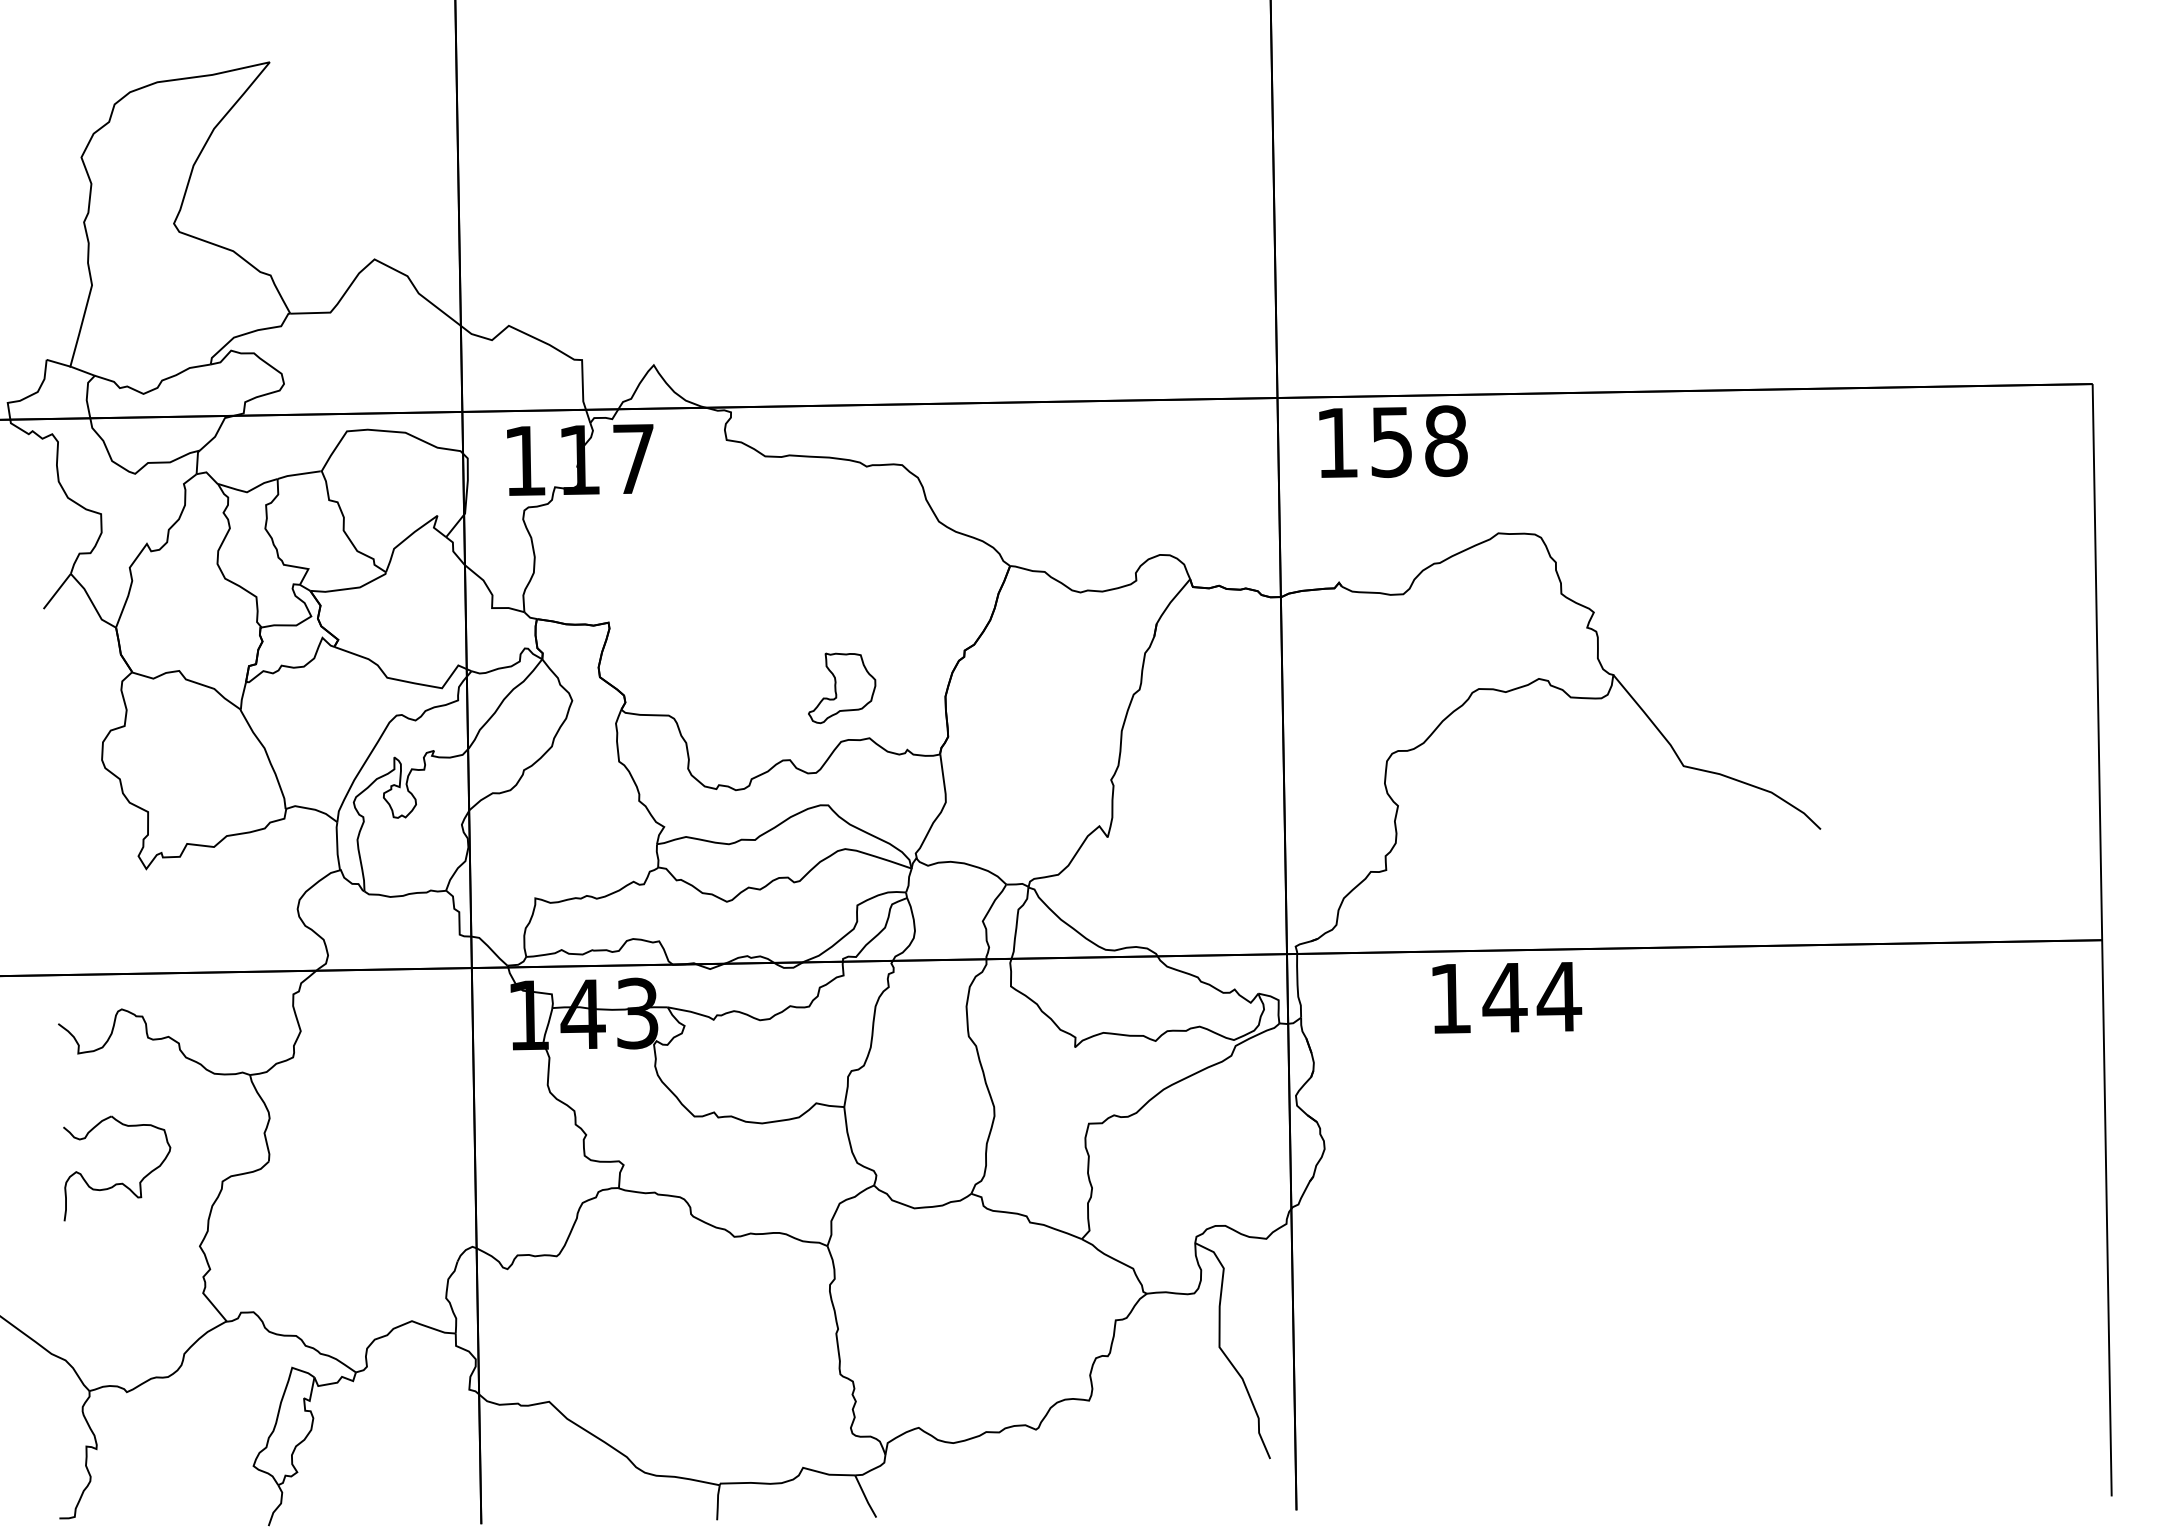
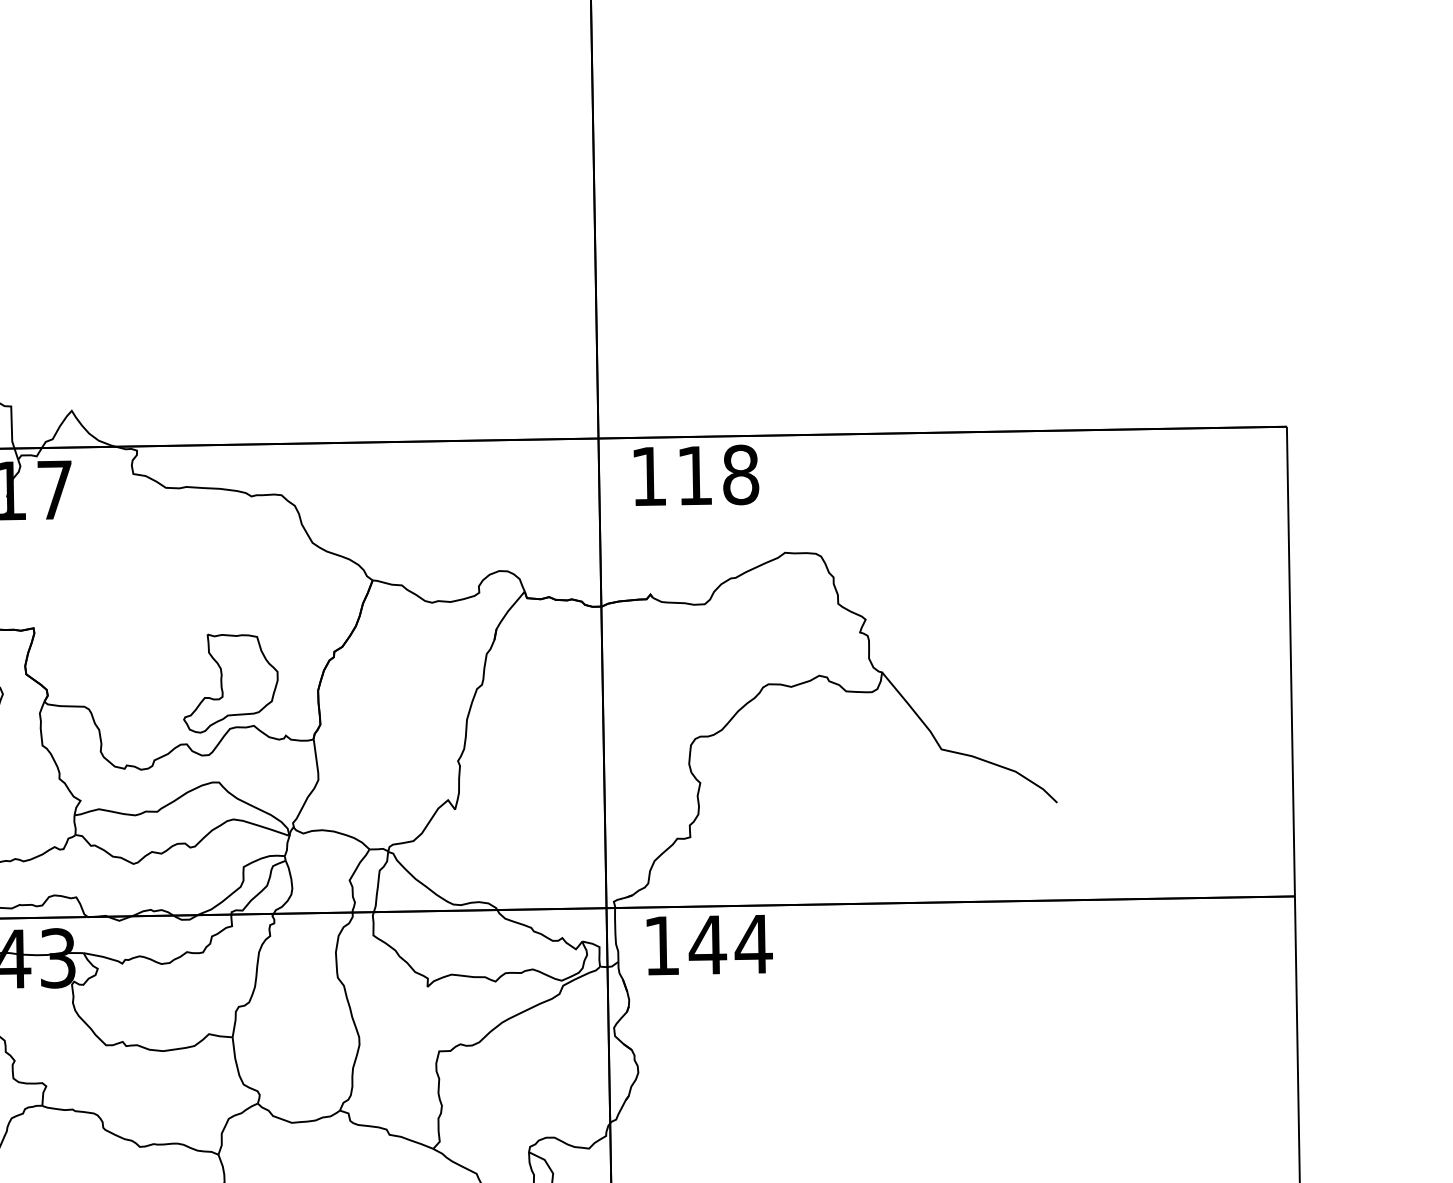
text: (1391, 442) -> (694, 476), 158 -> 118
part: (841, 688) -> (230, 683), size x1.67
text: (1507, 997) -> (709, 944), moved

